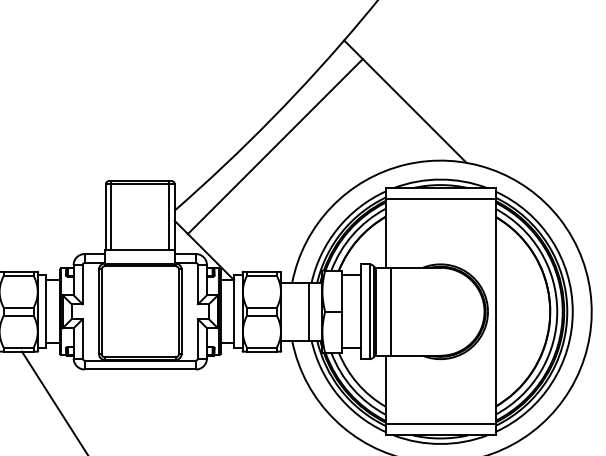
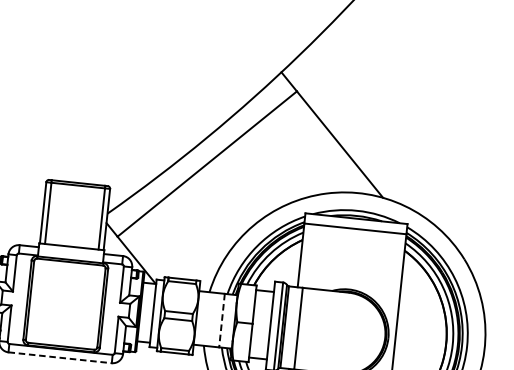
line: (308, 311) -> (221, 320), solid -> dashed
line: (140, 369) -> (60, 357), solid -> dashed

